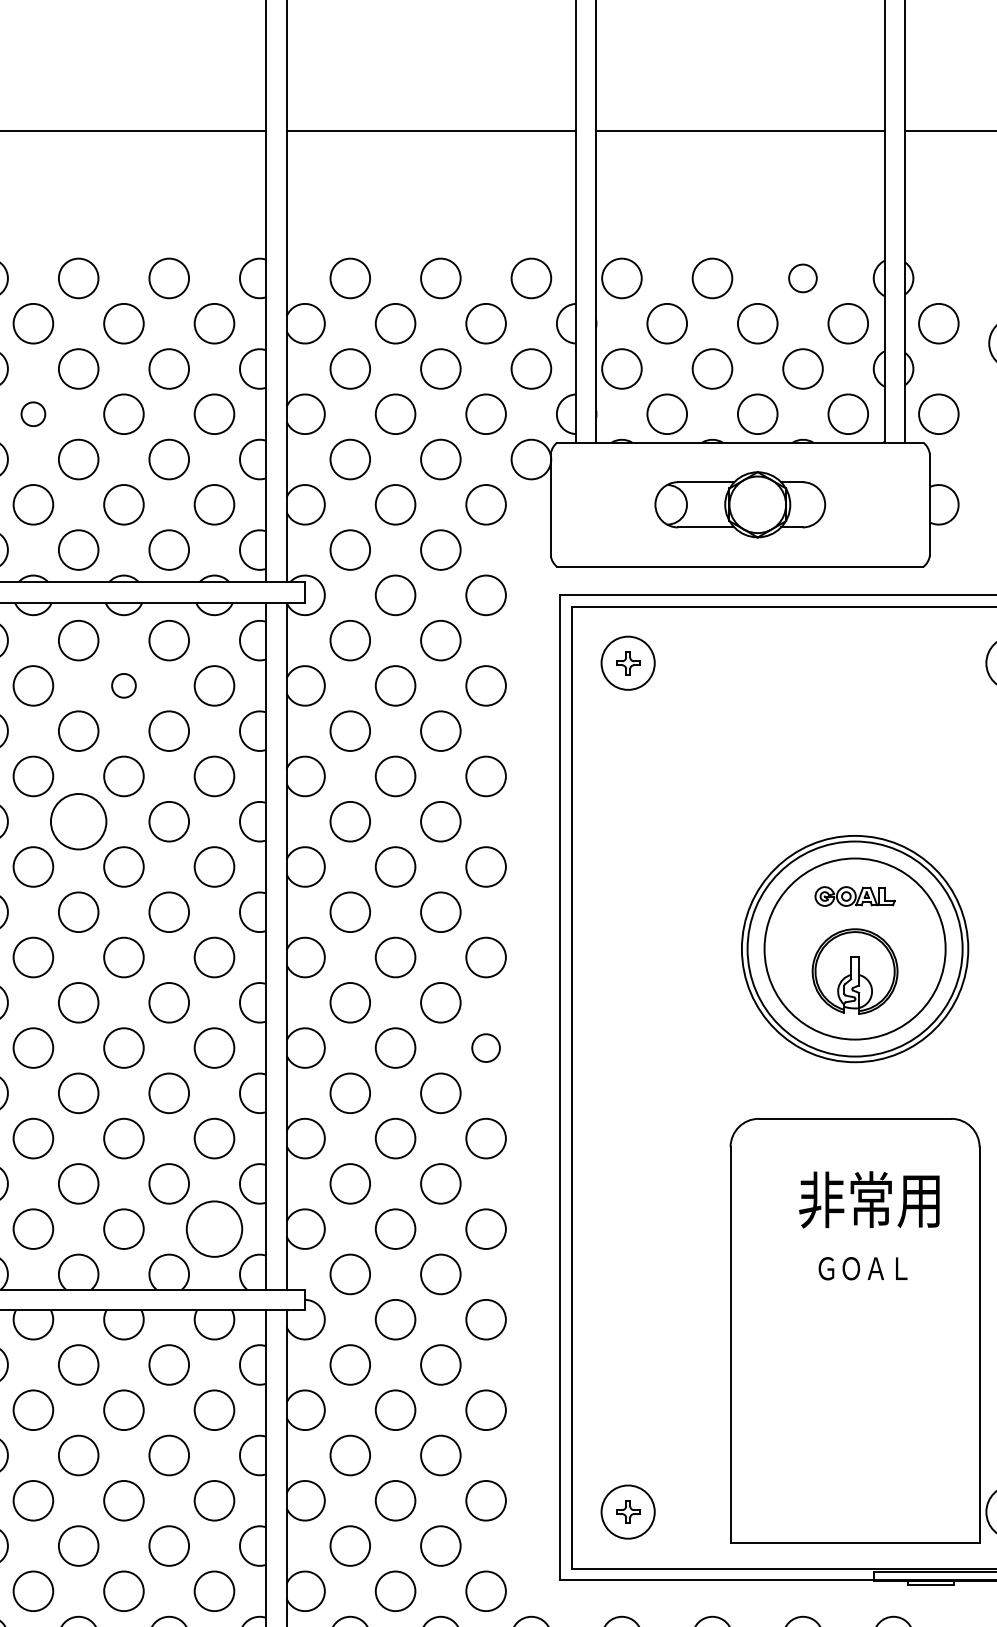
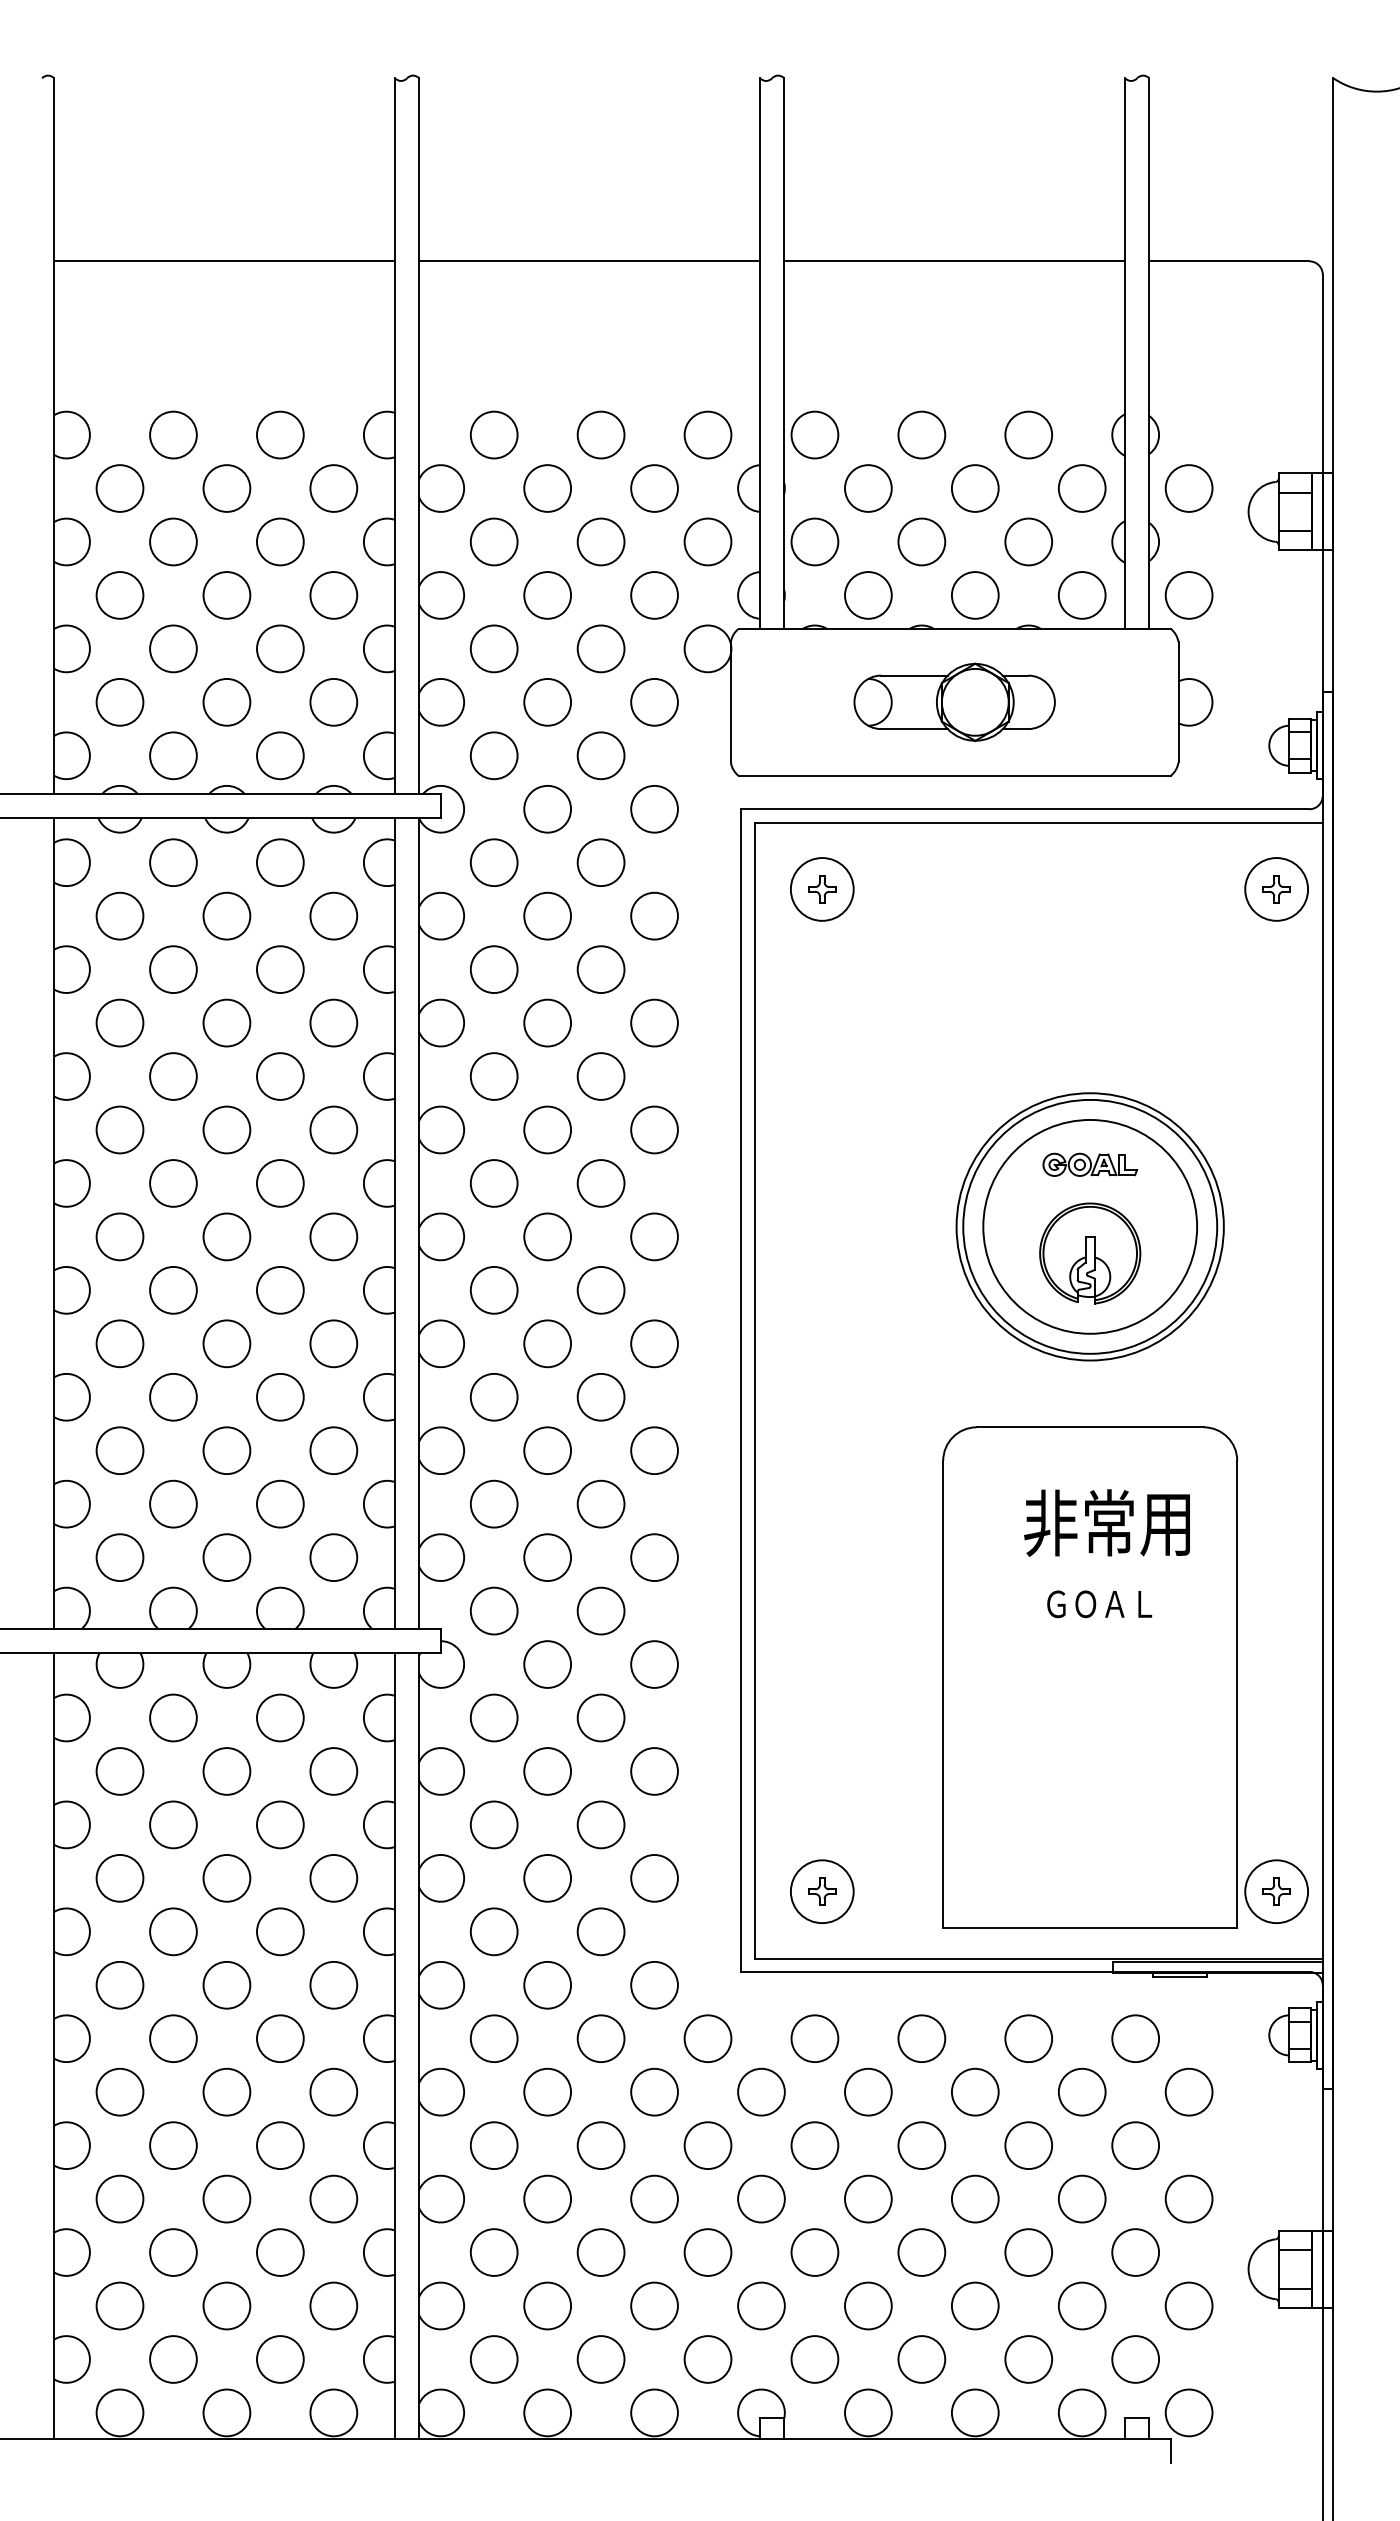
circle: (802, 277) -> (1028, 434), size x1.43
circle: (32, 414) -> (119, 595), size x1.67
circle: (123, 685) -> (226, 915), size x1.67
circle: (78, 821) -> (173, 1076), size x0.71
circle: (486, 1047) -> (654, 1343), size x1.43
circle: (214, 1229) -> (333, 1557), size x0.71

